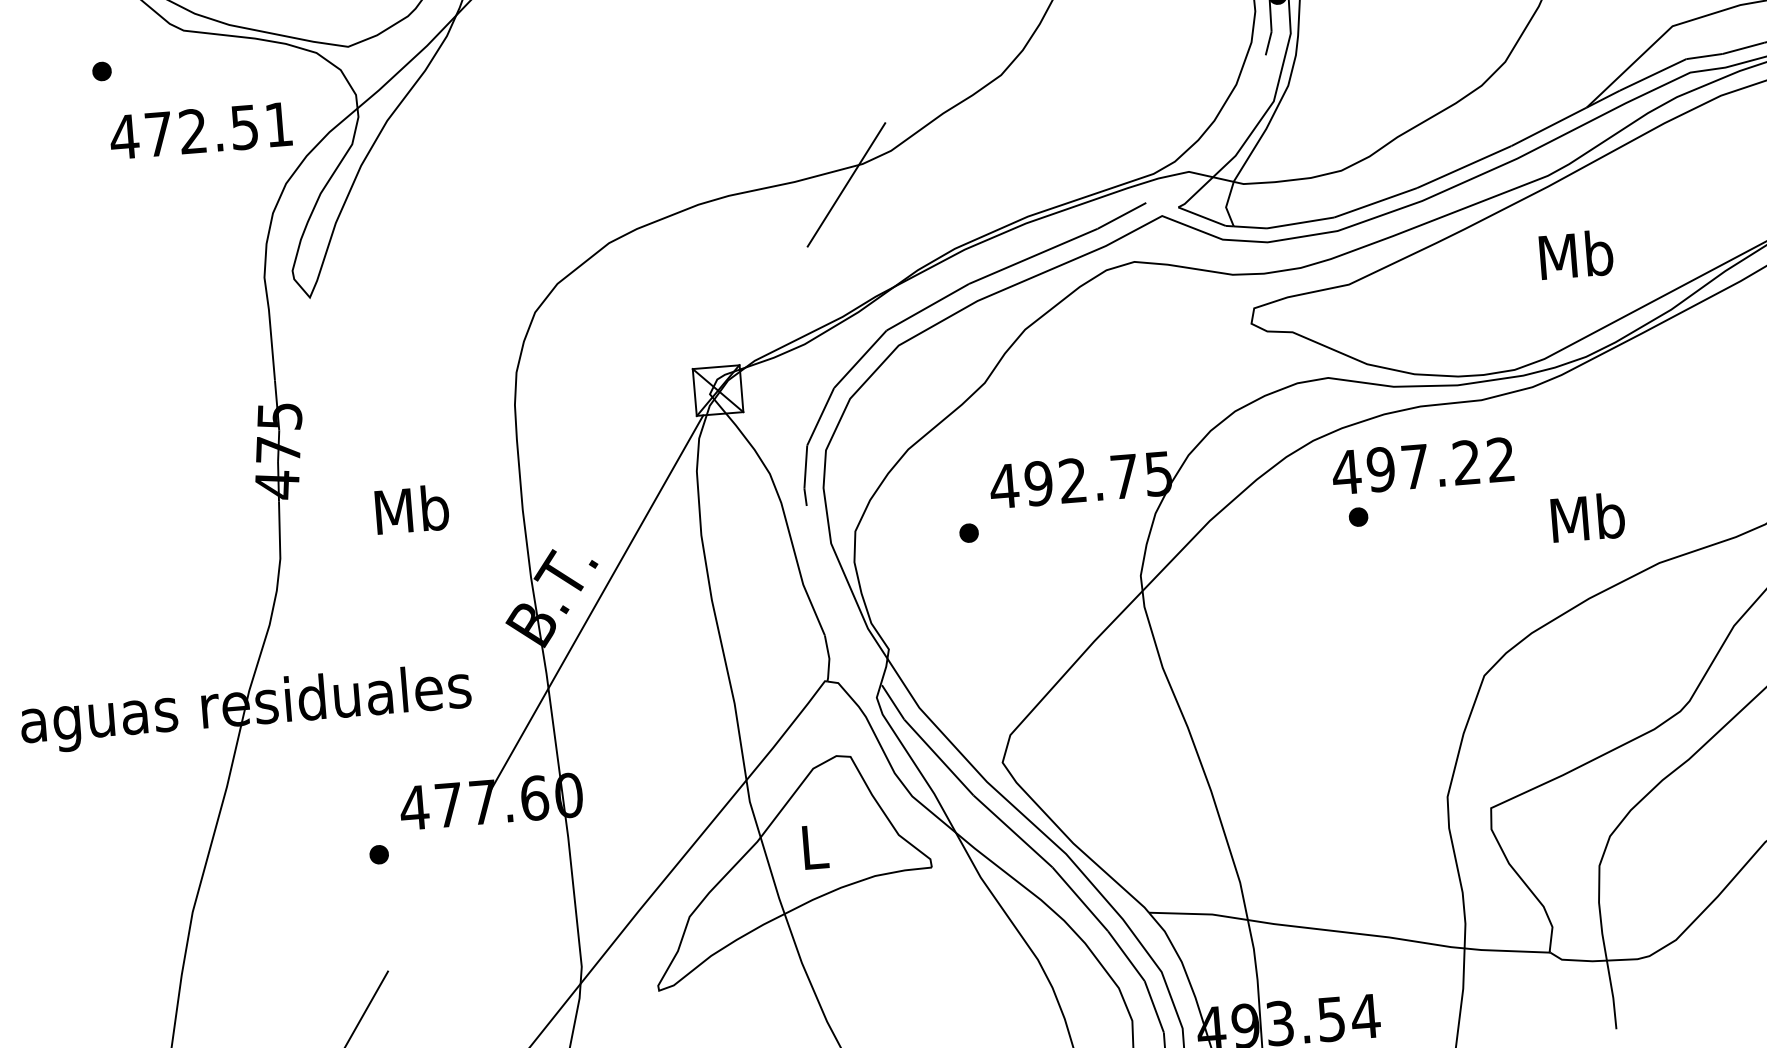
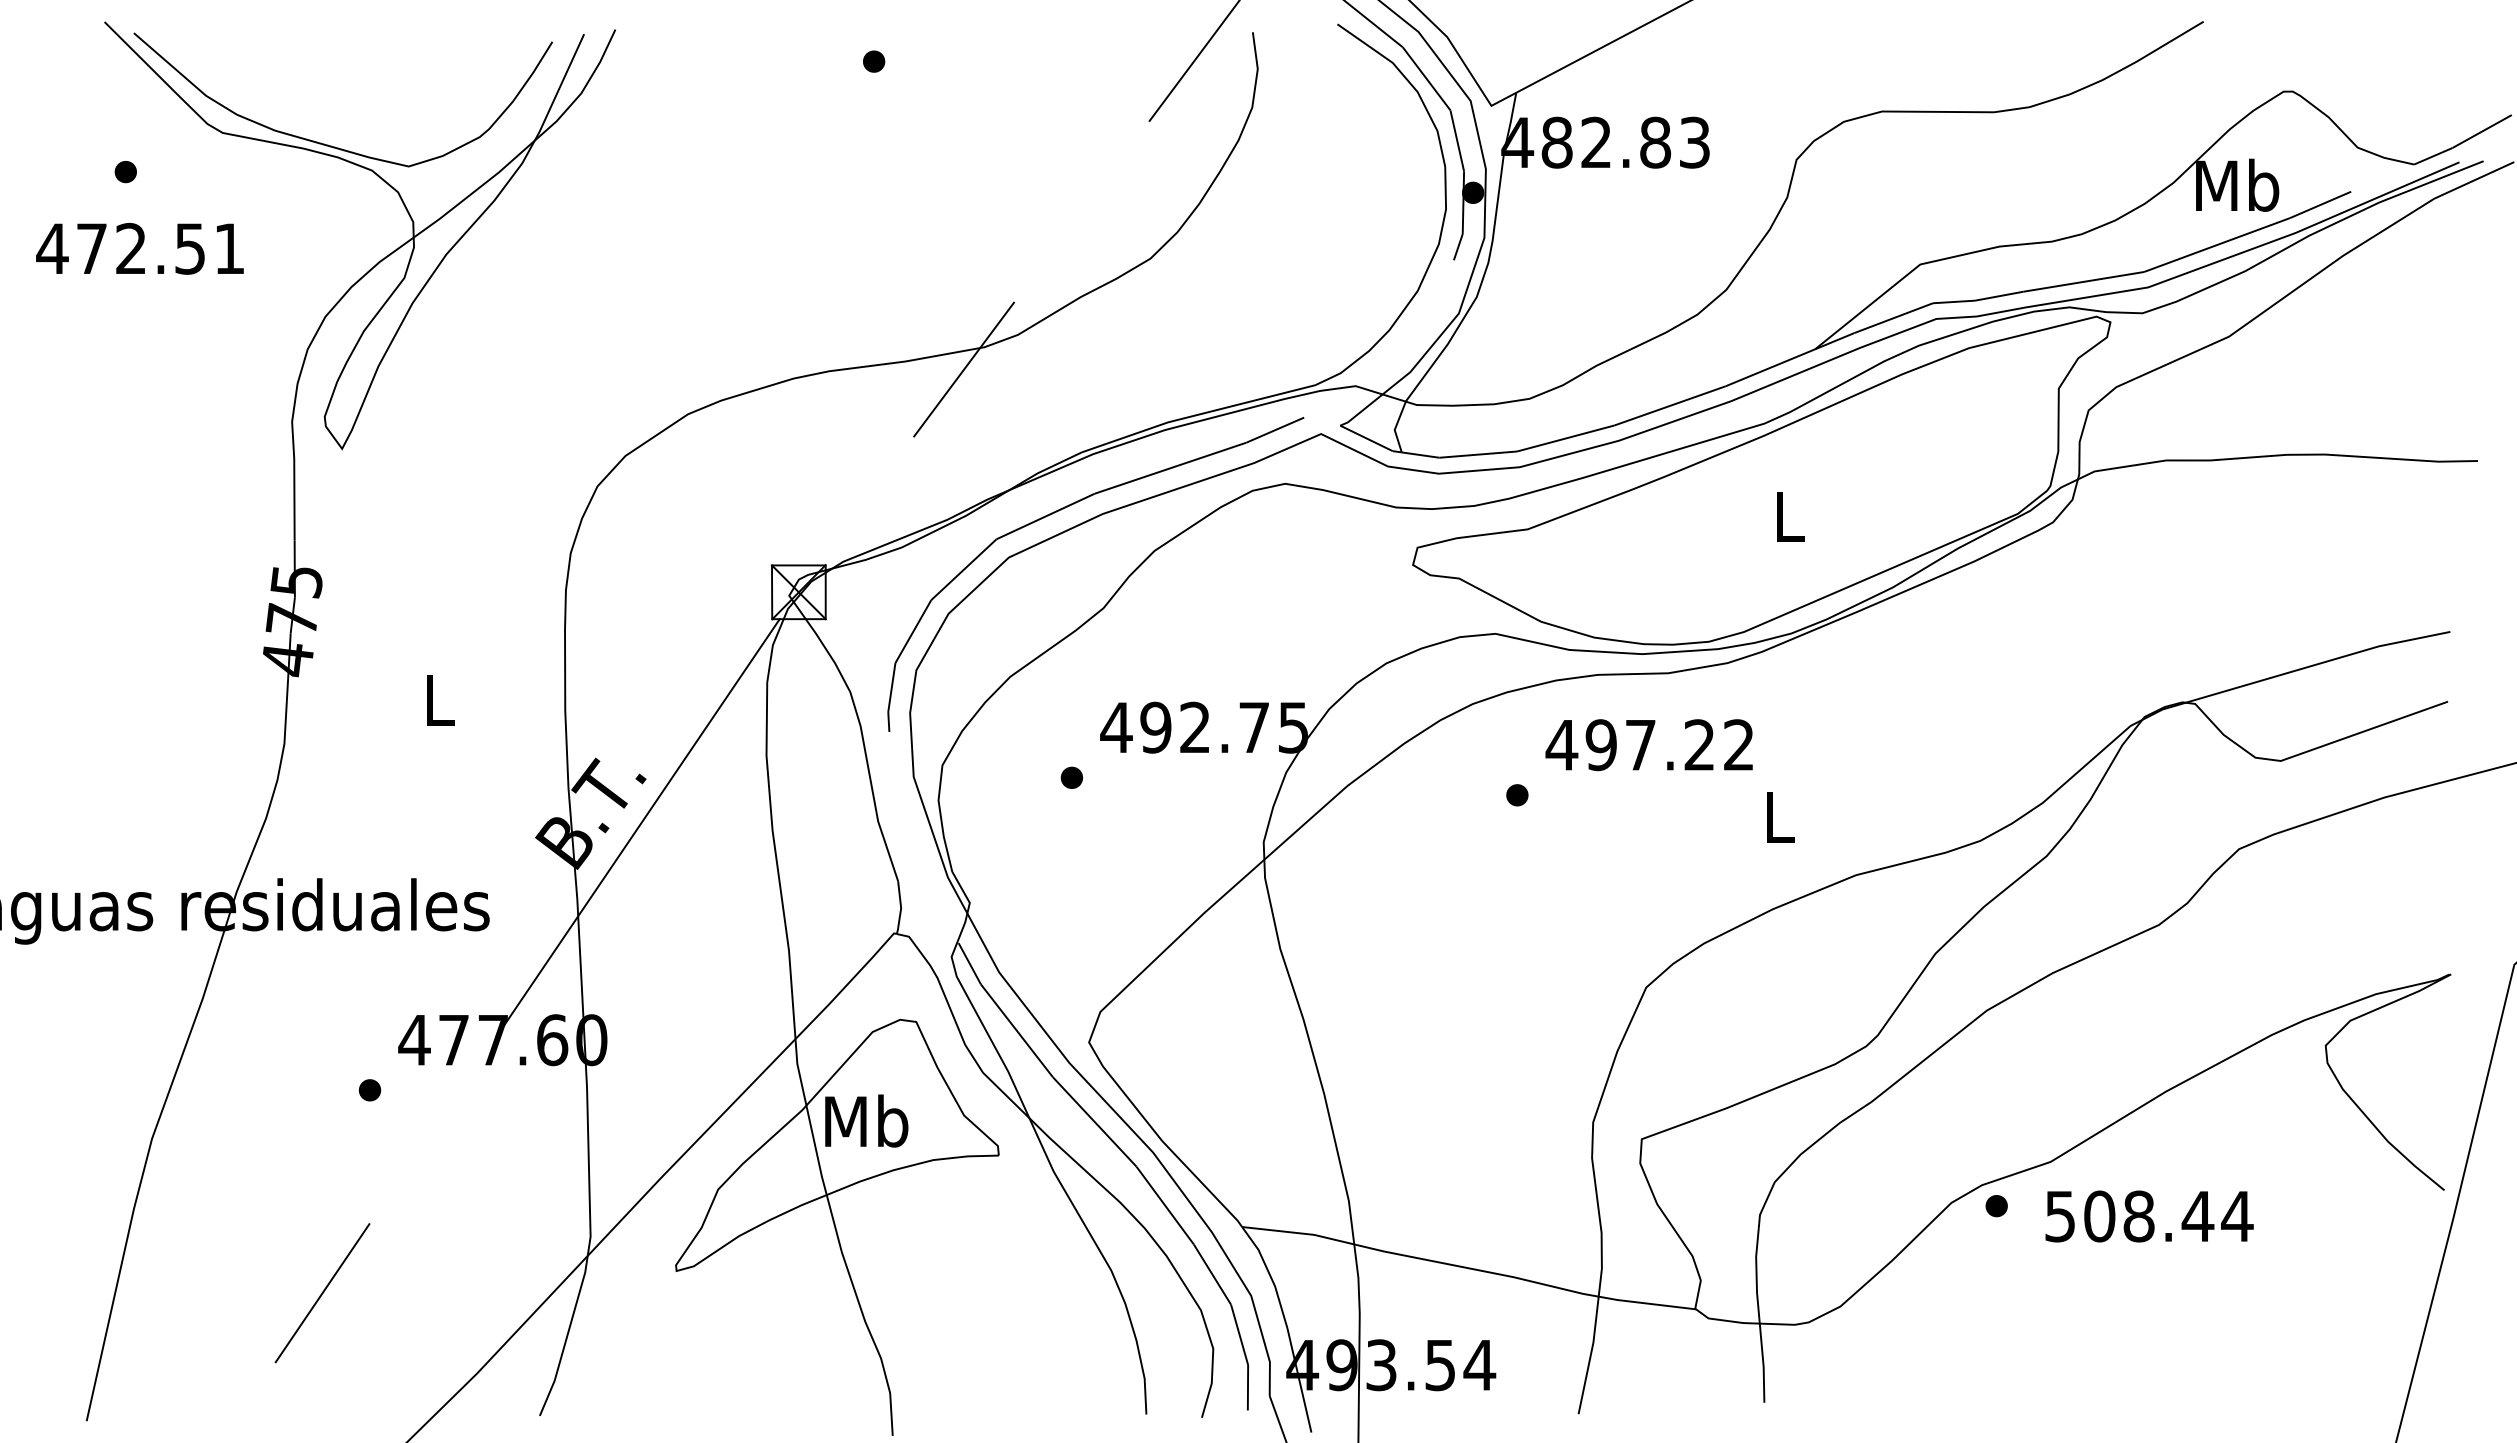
text: (200, 130) -> (139, 248), moved
text: (1576, 254) -> (1789, 515), Mb -> L
text: (1422, 466) -> (1648, 745), moved
text: (411, 509) -> (438, 699), Mb -> L
text: (1587, 517) -> (1778, 816), Mb -> L
text: (814, 846) -> (866, 1120), L -> Mb

